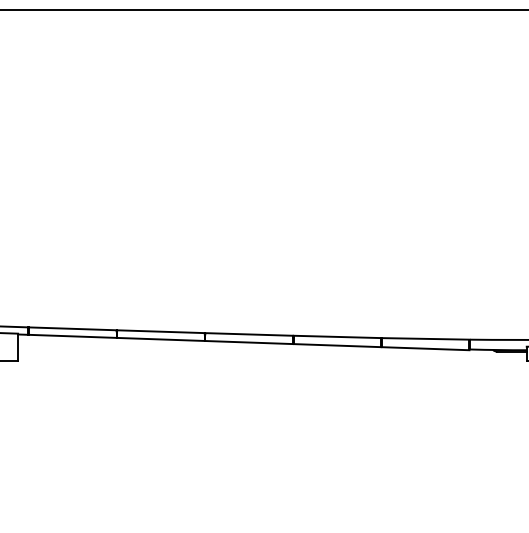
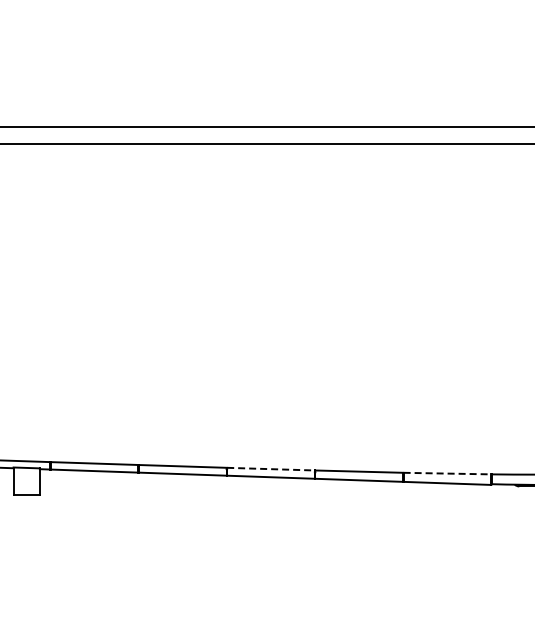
line: (249, 334) -> (271, 469), solid -> dashed
line: (425, 338) -> (447, 473), solid -> dashed

